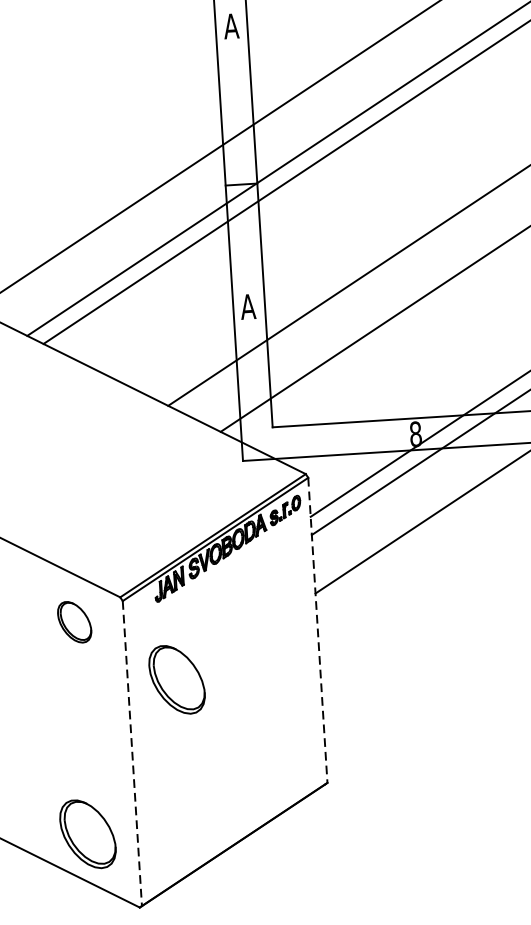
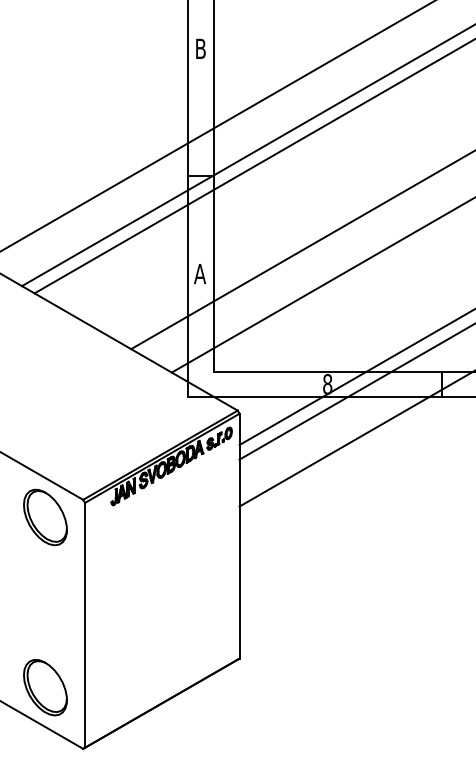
text: (231, 25) -> (200, 48), A -> B
part: (74, 622) -> (45, 517), size x1.67
line: (317, 630) -> (239, 536), dashed -> solid
part: (177, 679) -> (124, 568), removed
line: (132, 753) -> (85, 625), dashed -> solid

